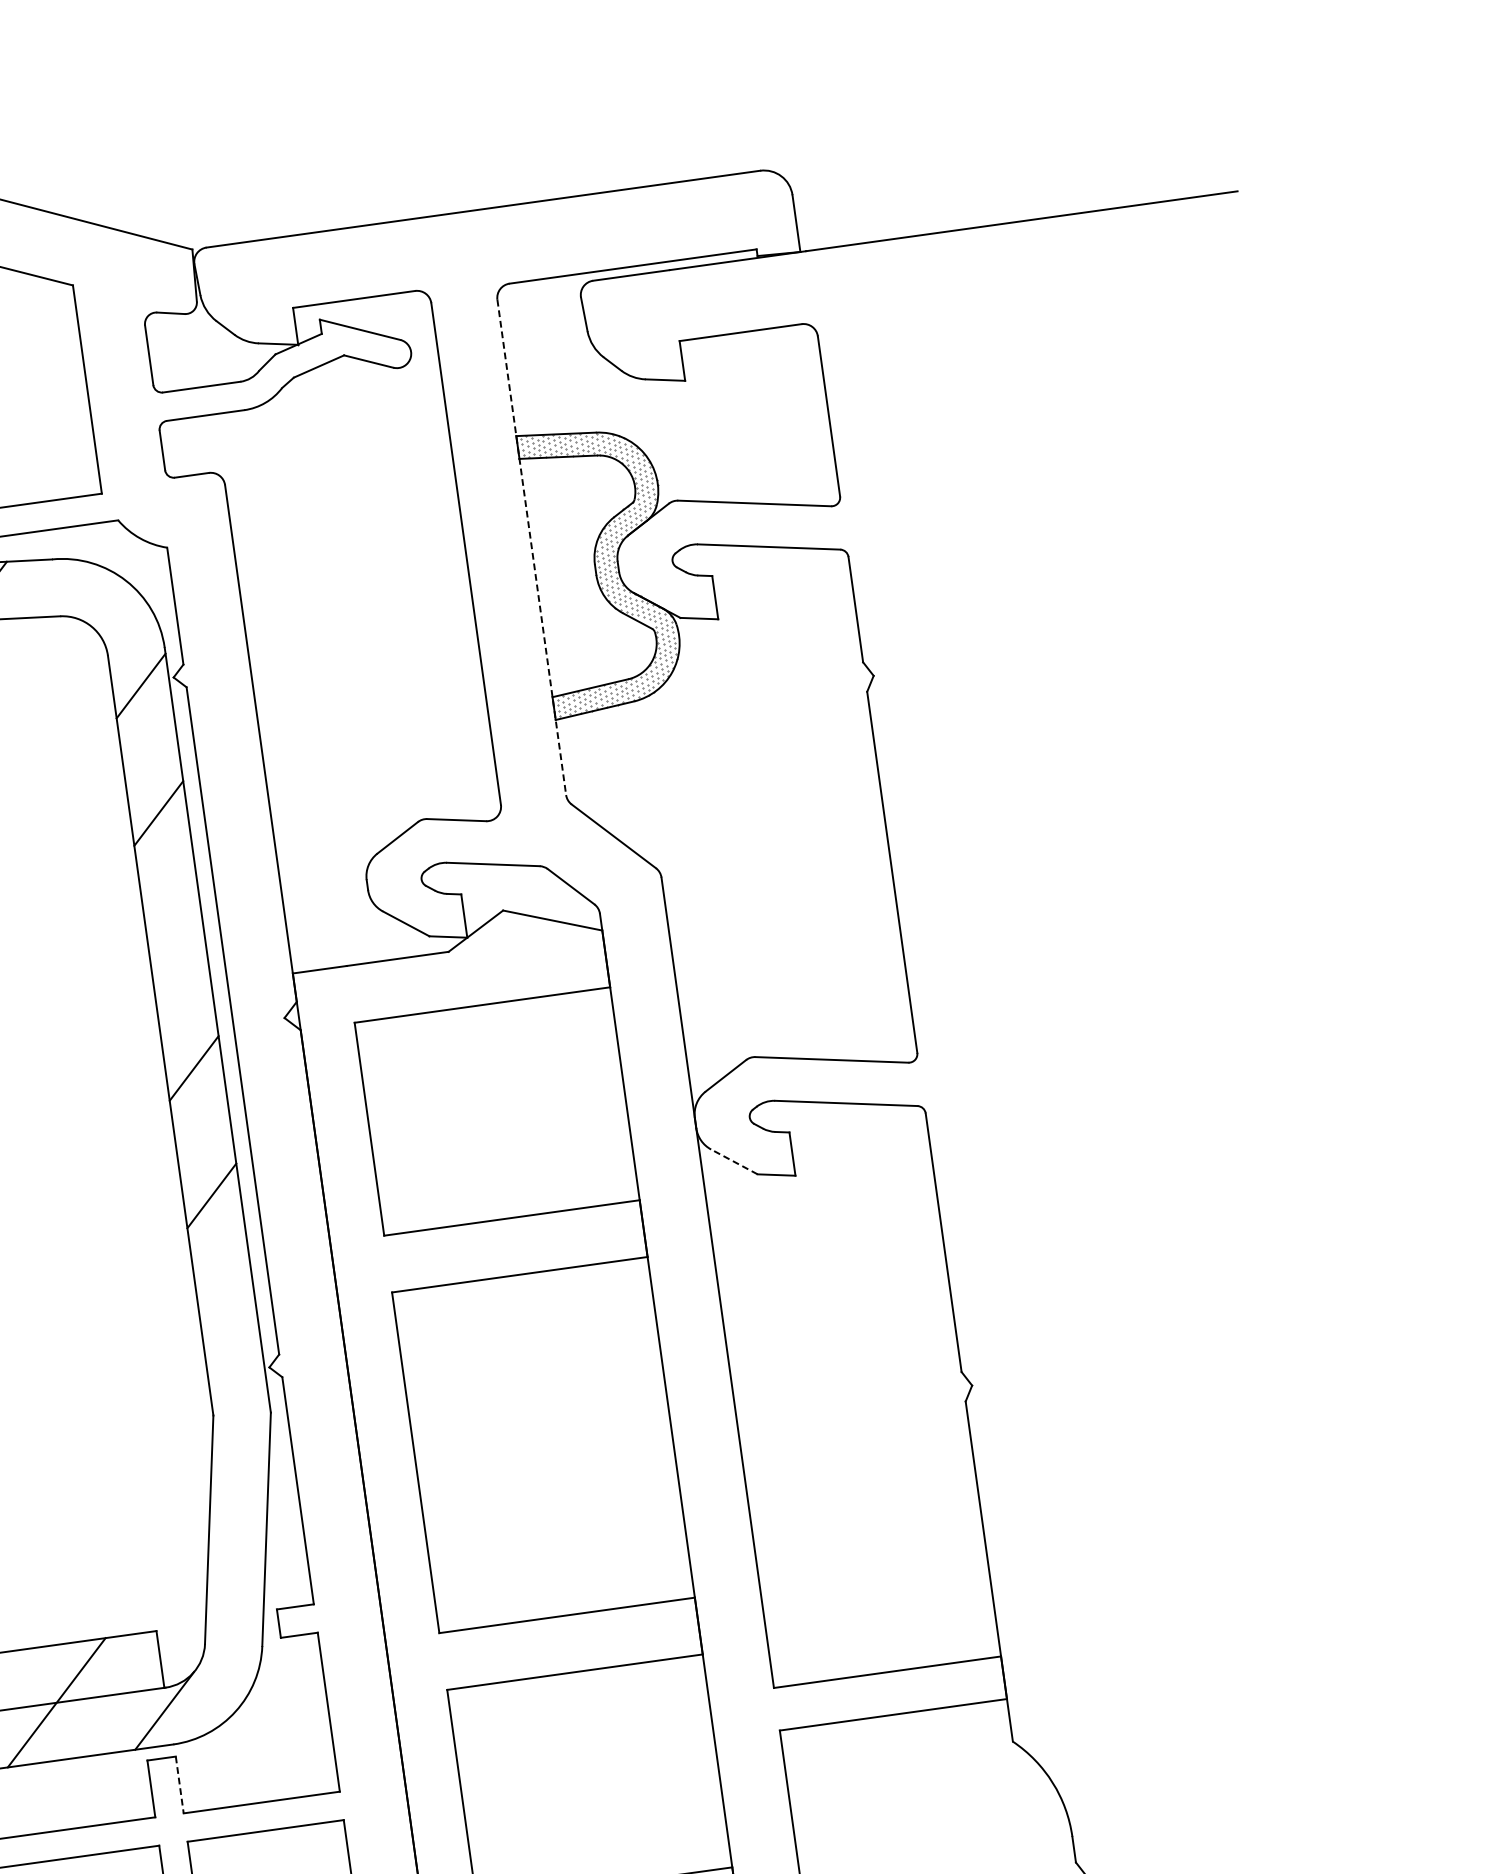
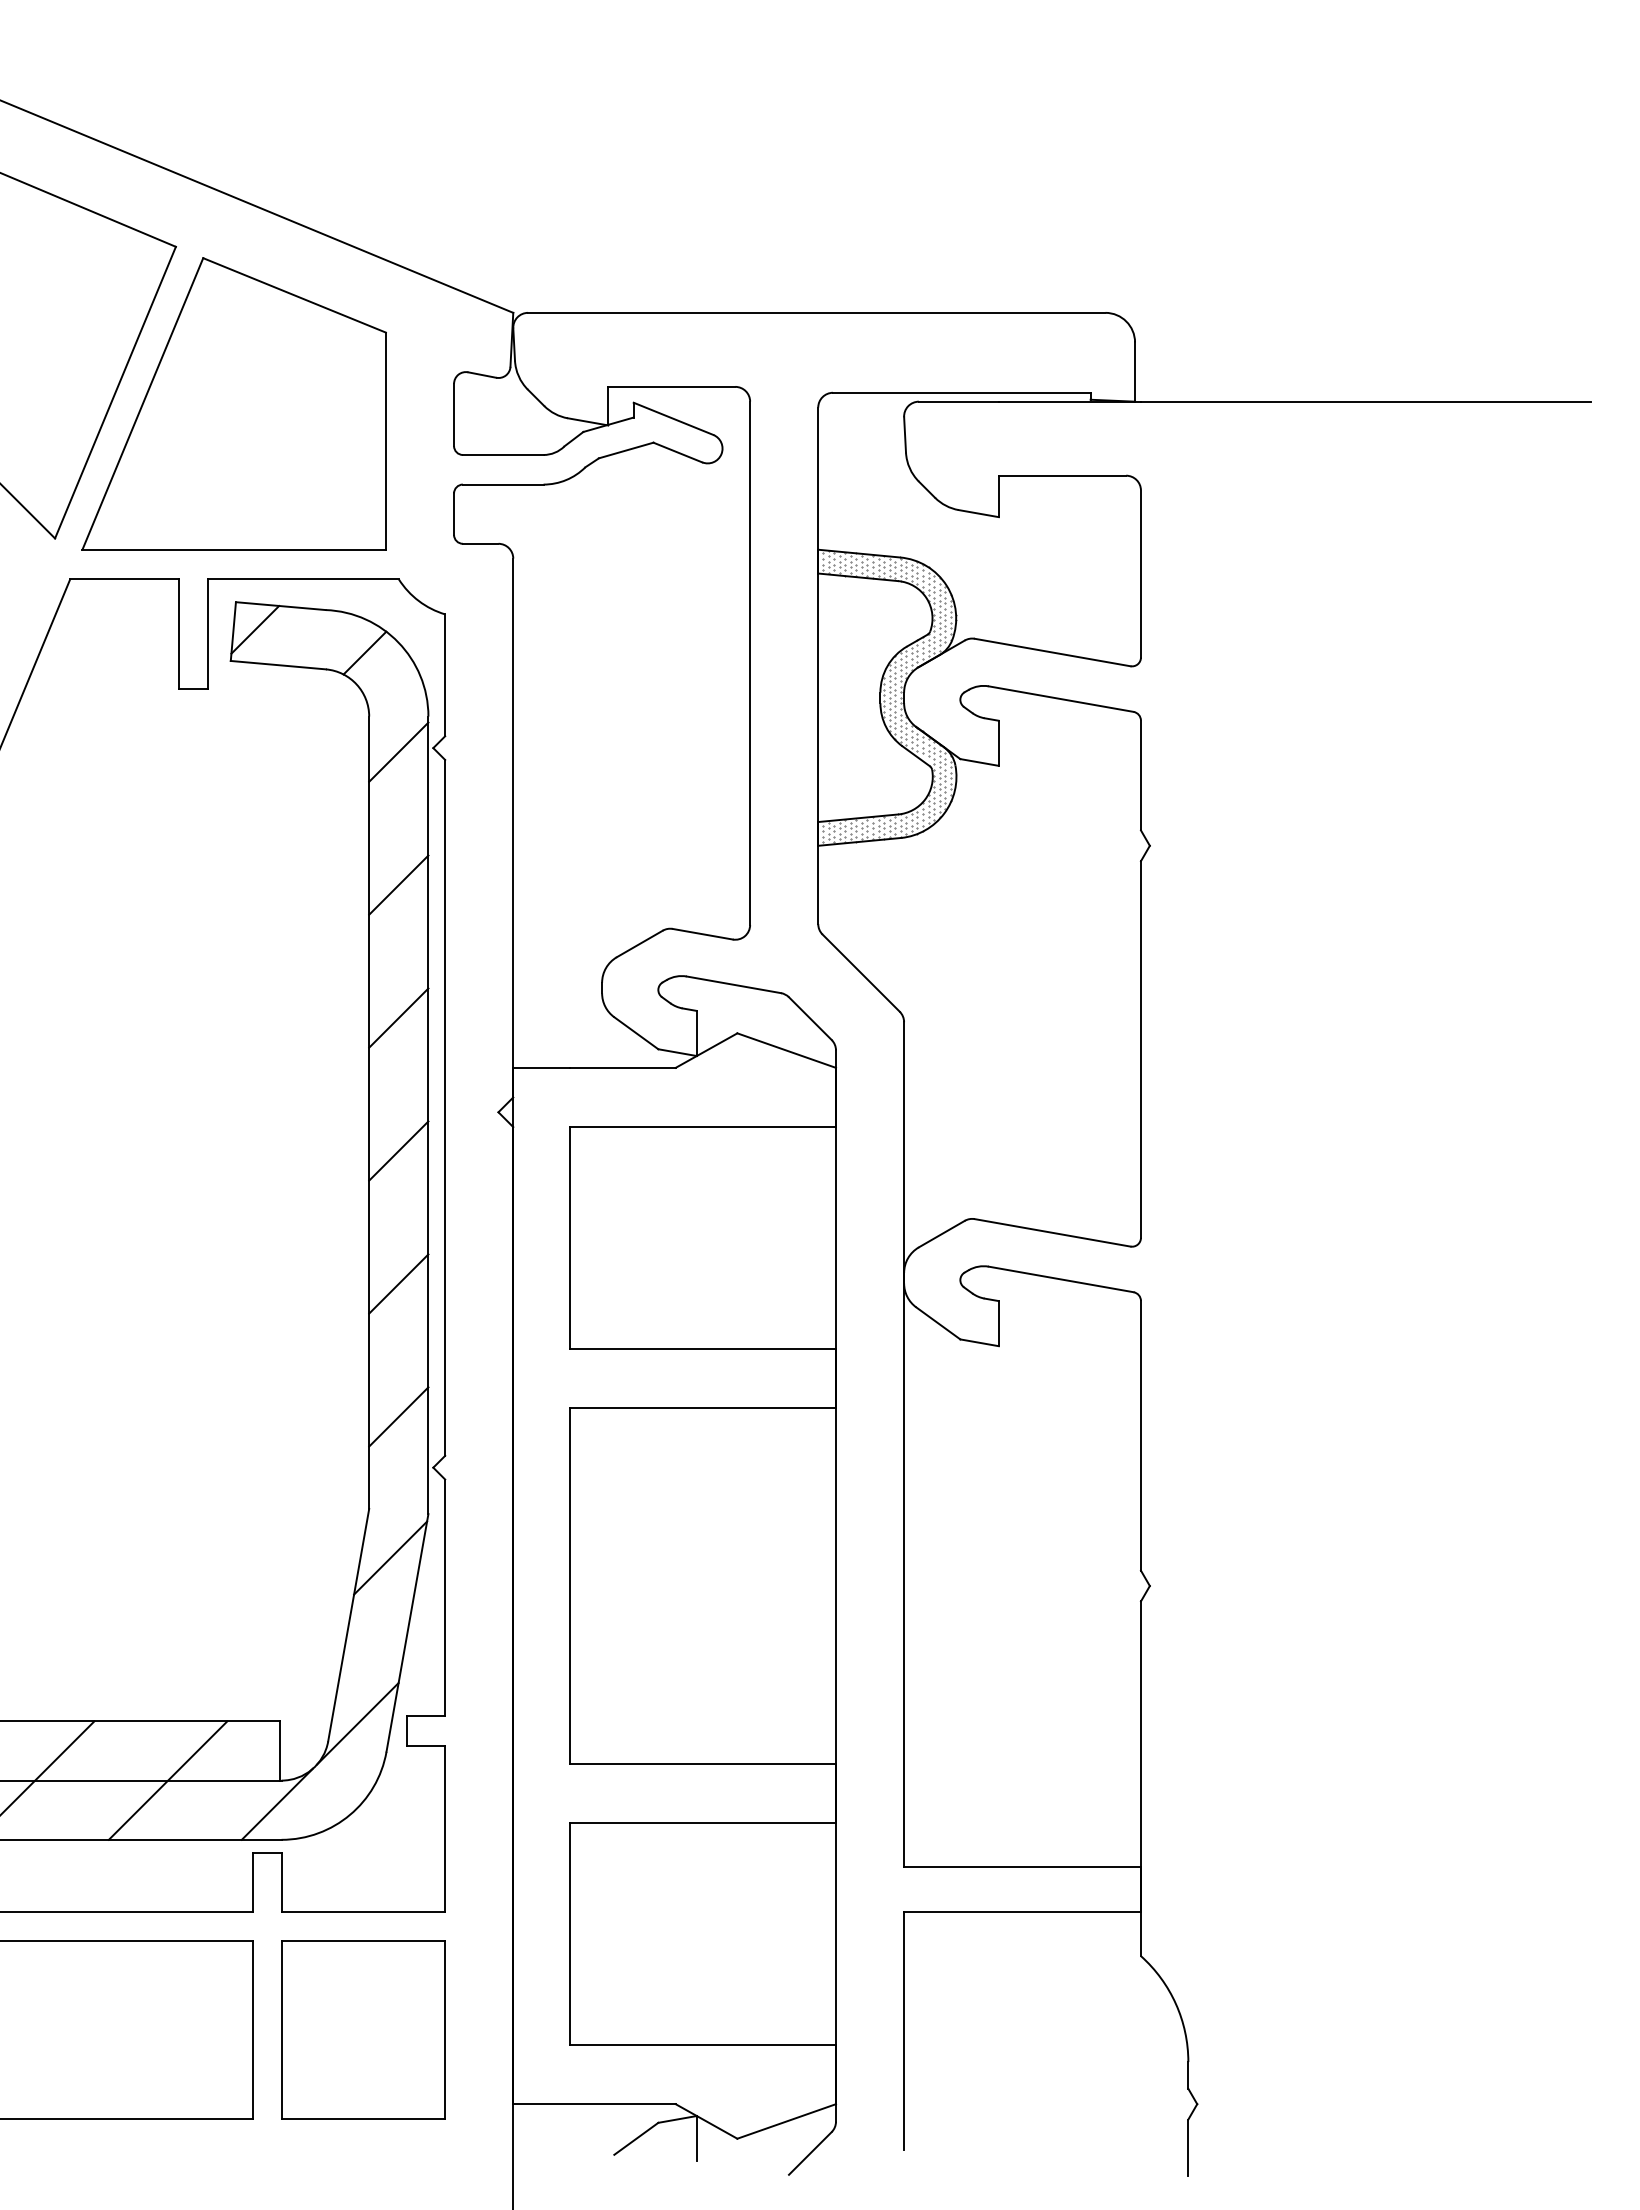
line: (532, 548) -> (818, 666), dashed -> solid
line: (94, 594) -> (364, 652), added
line: (176, 940) -> (398, 1017), added
line: (733, 1162) -> (937, 1323), dashed -> solid
line: (229, 1323) -> (398, 1416), added
line: (240, 1459) -> (390, 1557), added
line: (230, 1622) -> (357, 1723), added
line: (179, 1785) -> (282, 1882), dashed -> solid

